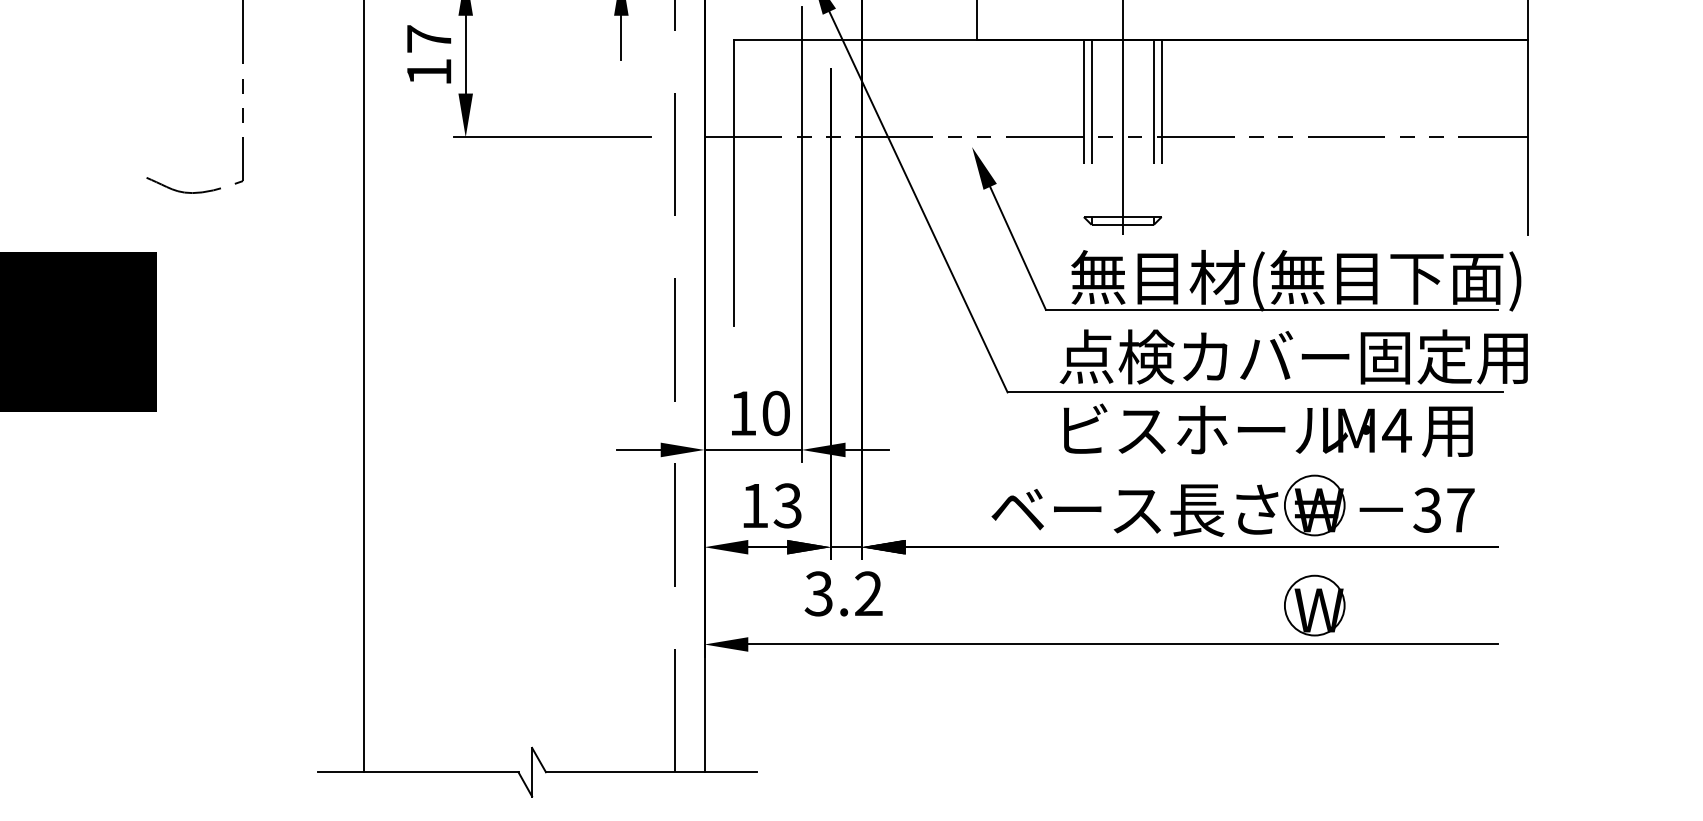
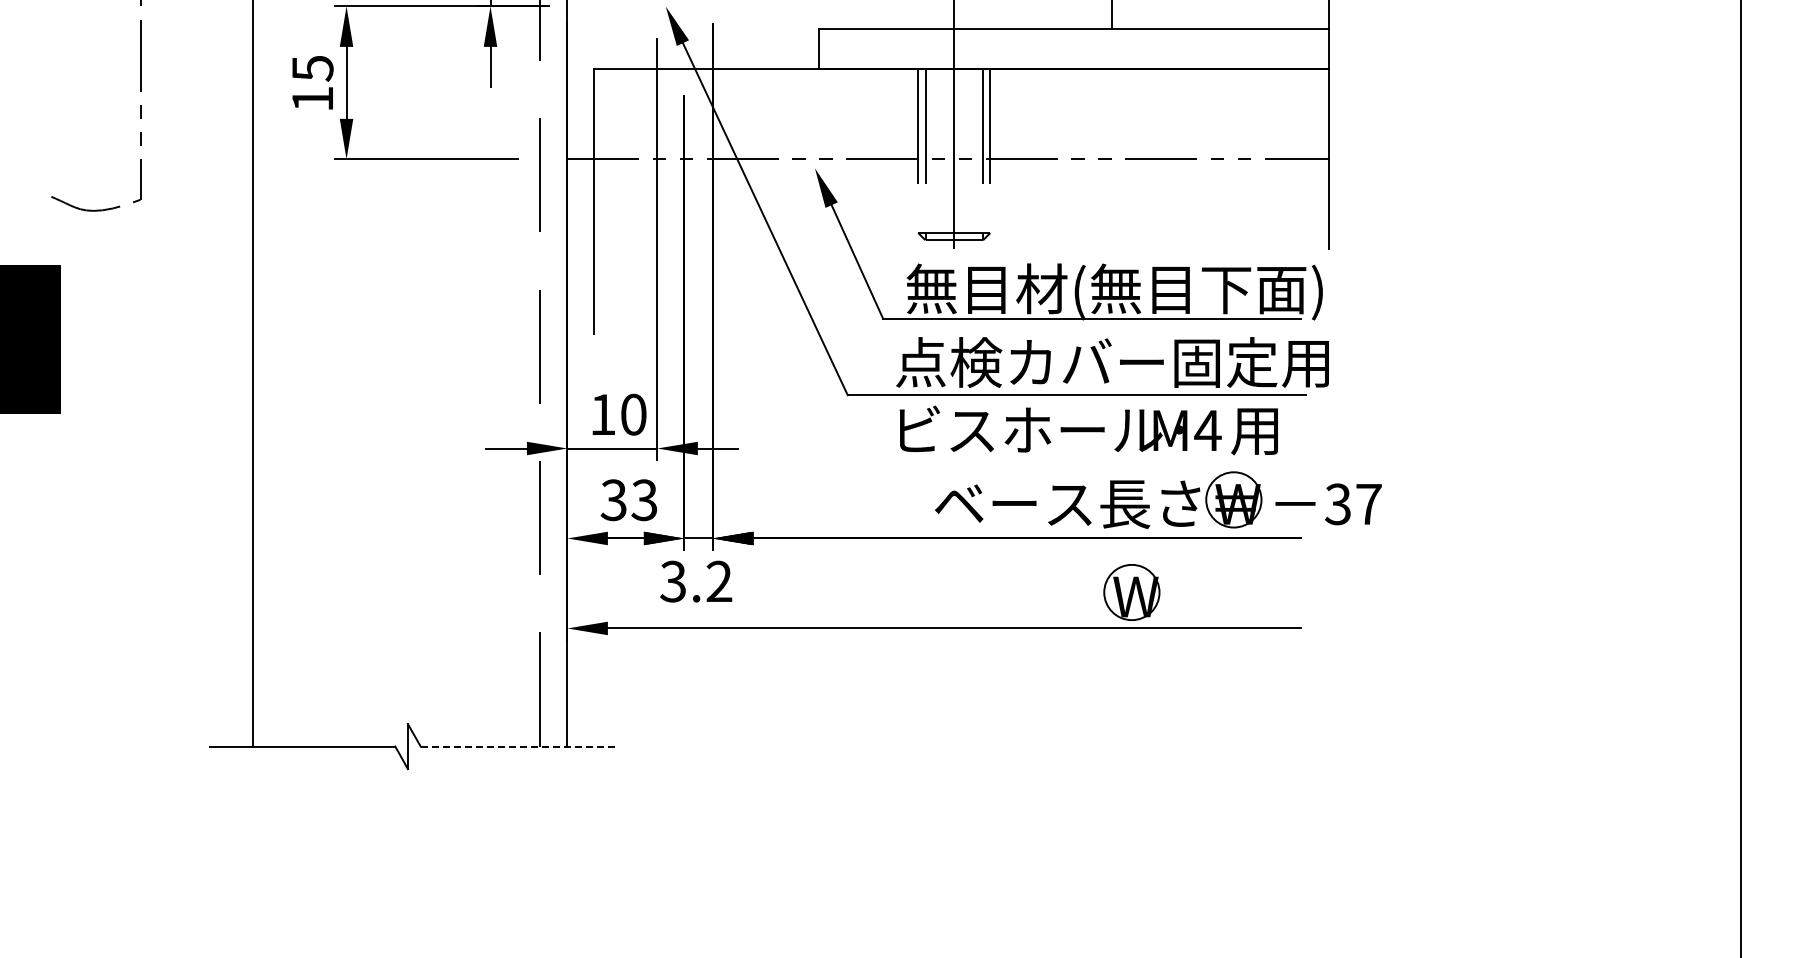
text: (428, 39) -> (312, 68), 17 -> 15
part: (1237, 499) -> (1162, 494), moved
text: (754, 506) -> (613, 500), 13 -> 33
line: (651, 772) -> (518, 746), solid -> dashed

